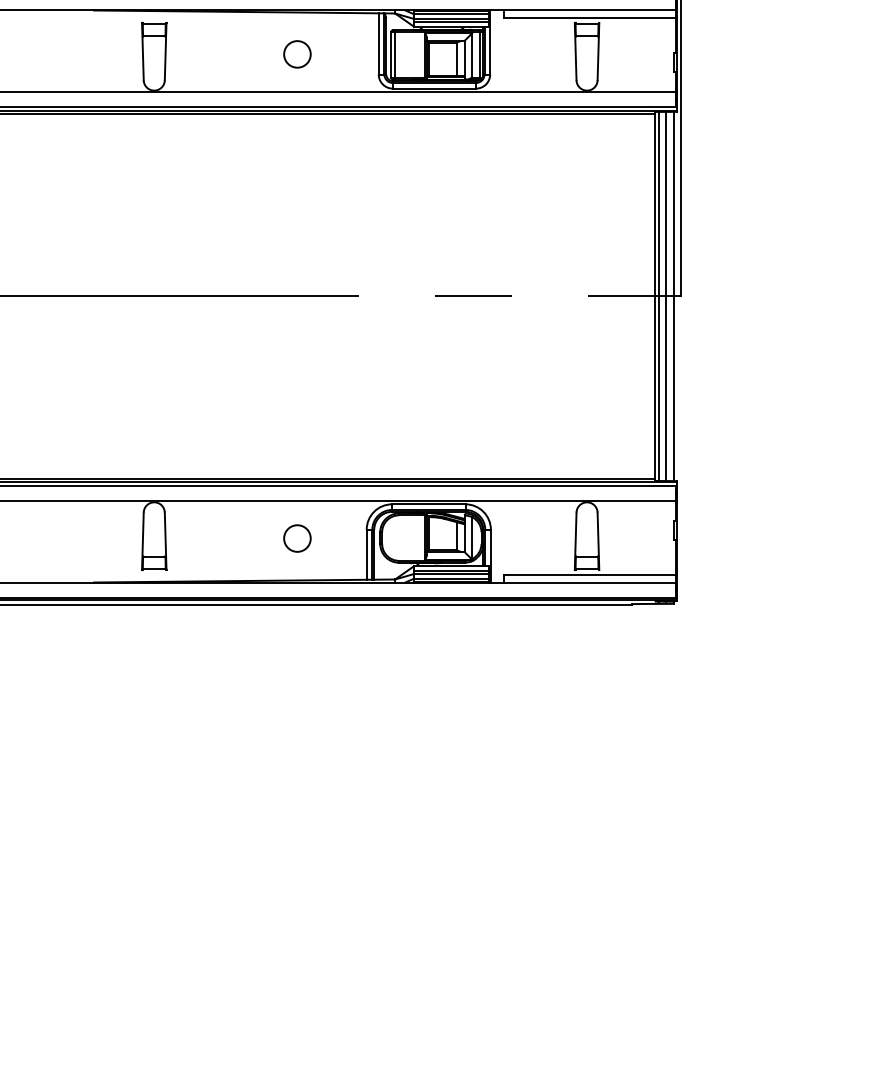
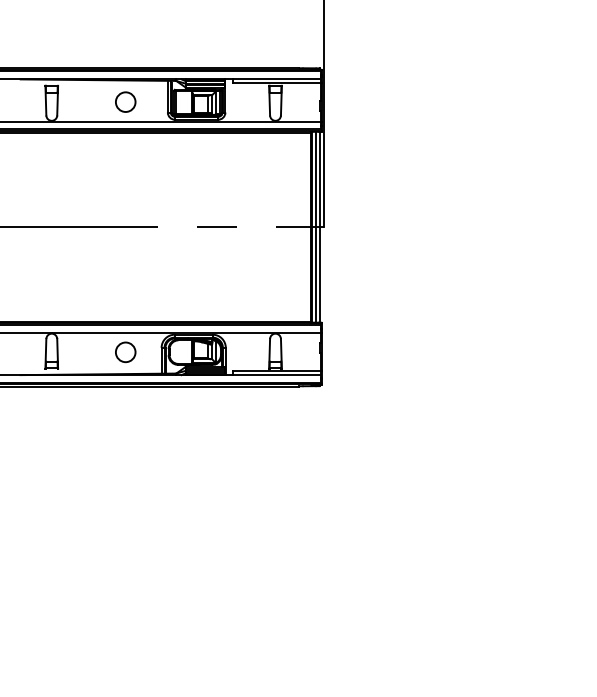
circle: (296, 53) -> (125, 101), size x1.43
circle: (296, 538) -> (125, 352), size x1.43

